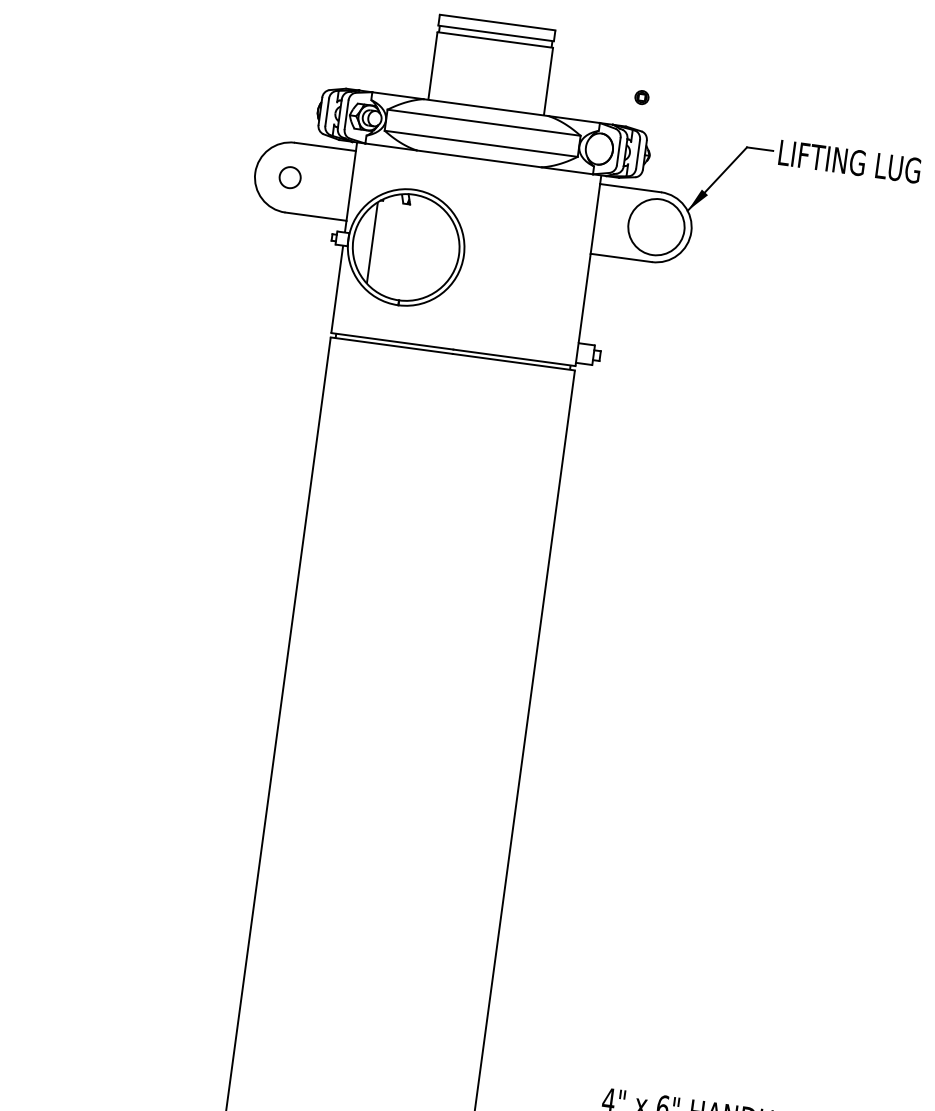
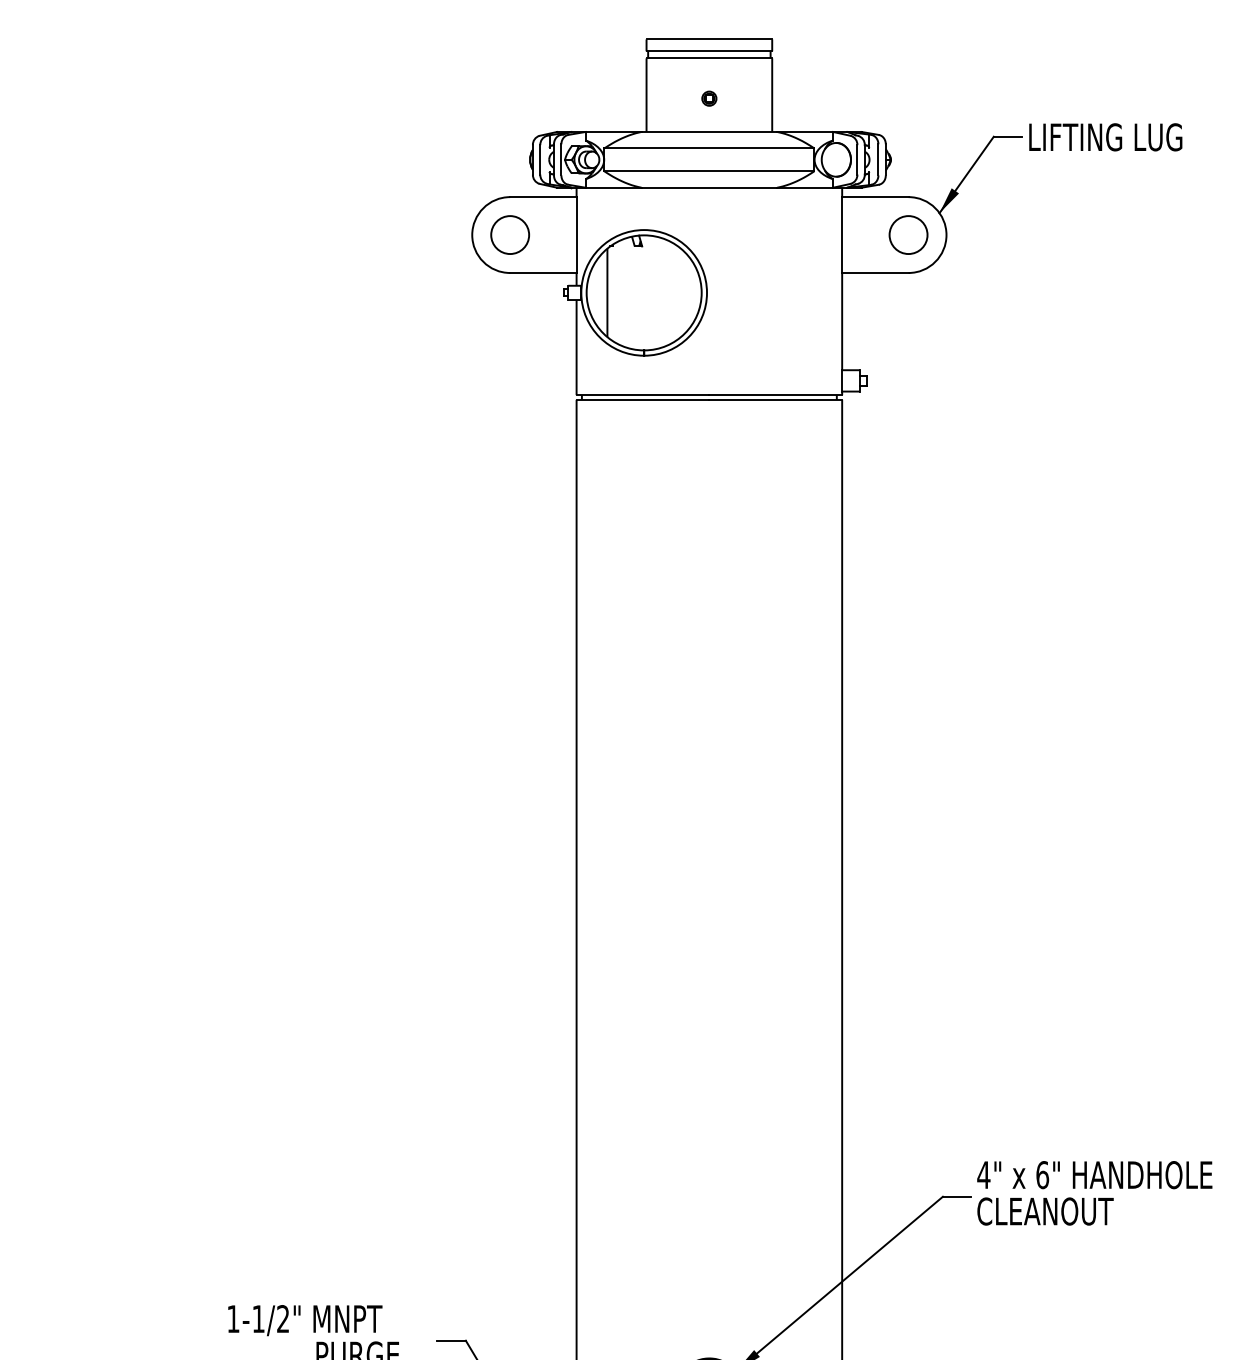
part: (642, 97) -> (709, 98), moved
circle: (290, 178) -> (510, 235), size x1.67
circle: (656, 227) -> (908, 235), size x0.62

